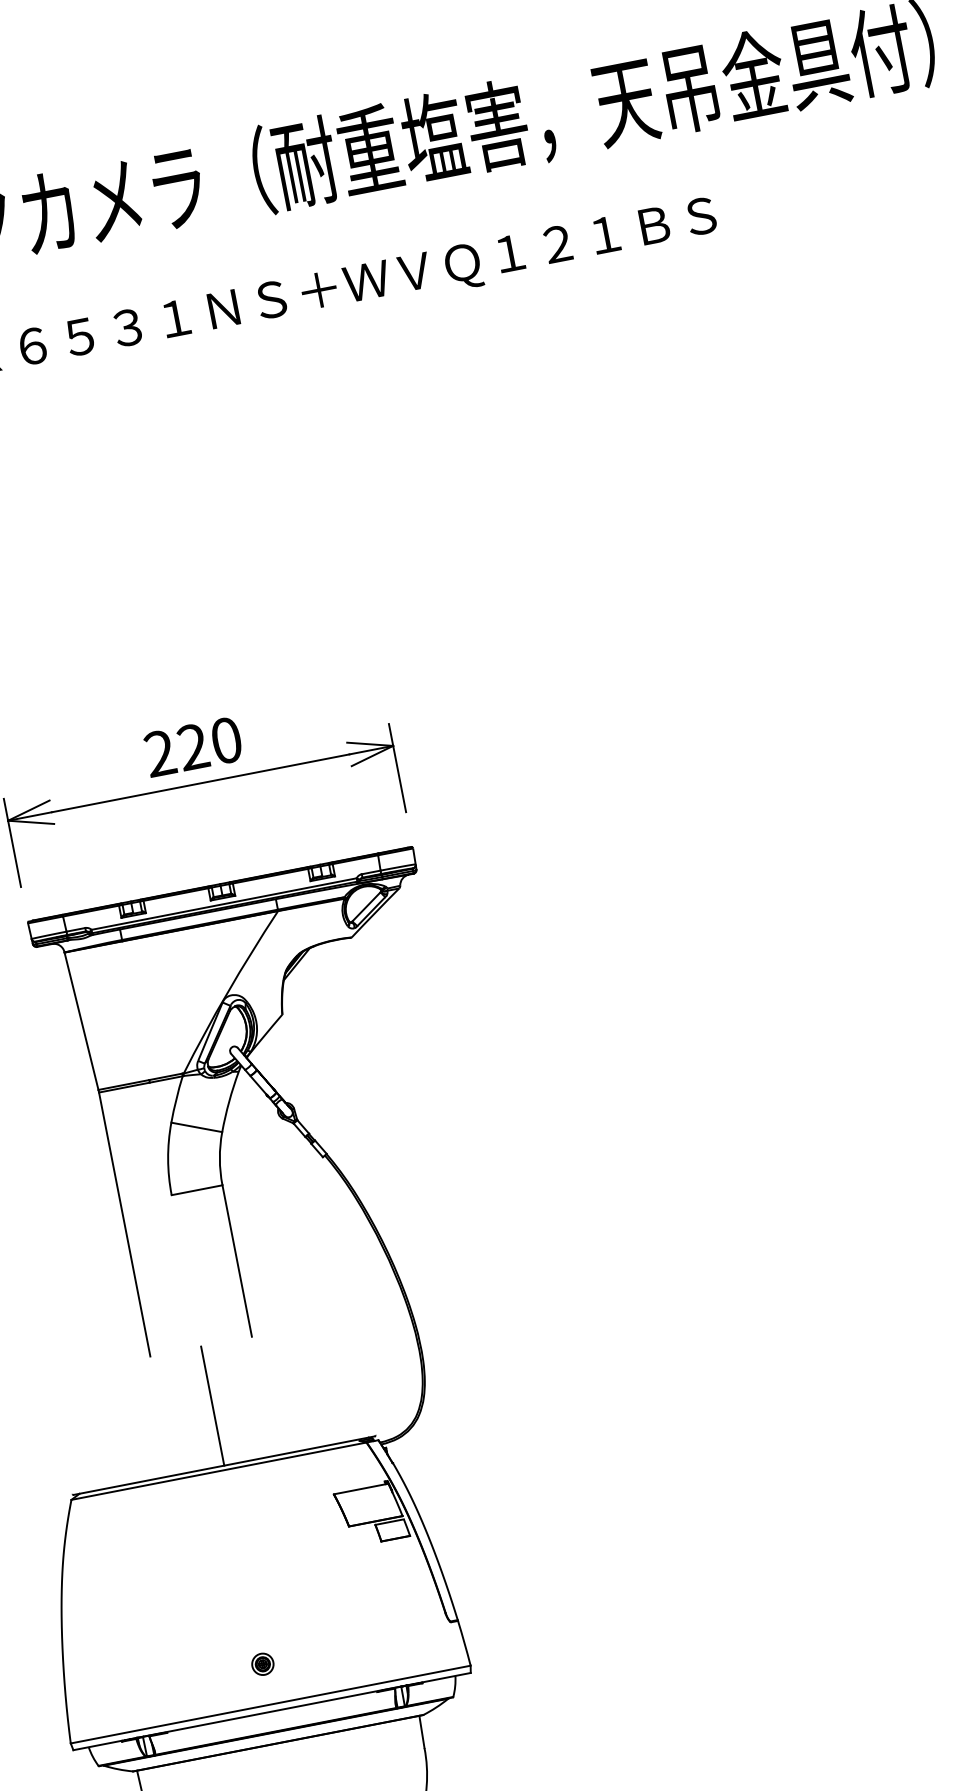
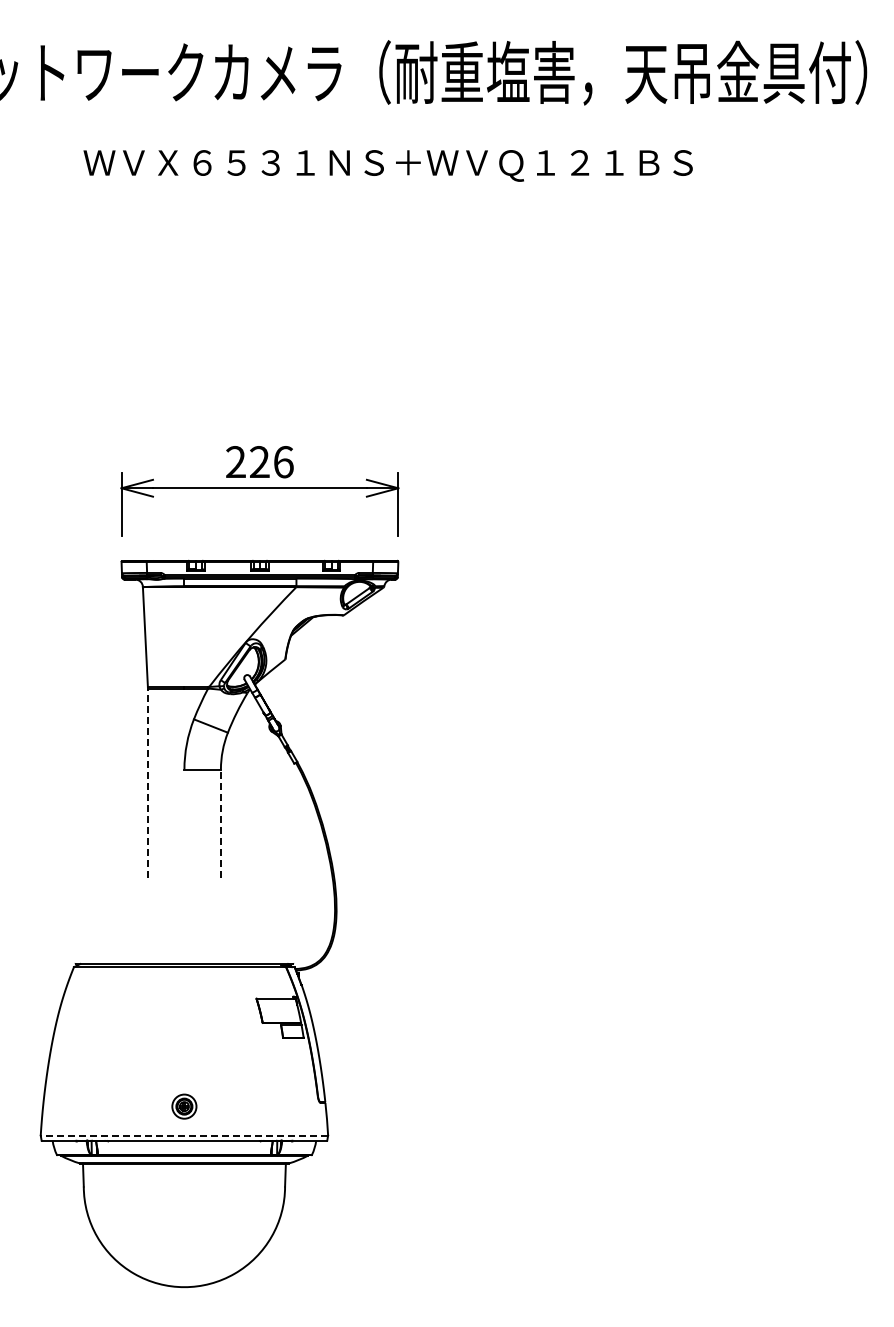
text: (226, 741) -> (283, 462), 220 -> 226
line: (124, 1224) -> (147, 783), solid -> dashed
line: (236, 1260) -> (220, 823), solid -> dashed
line: (212, 1405) -> (184, 920), removed
part: (262, 1663) -> (184, 1106), size x1.6
line: (270, 1704) -> (184, 1135), solid -> dashed

